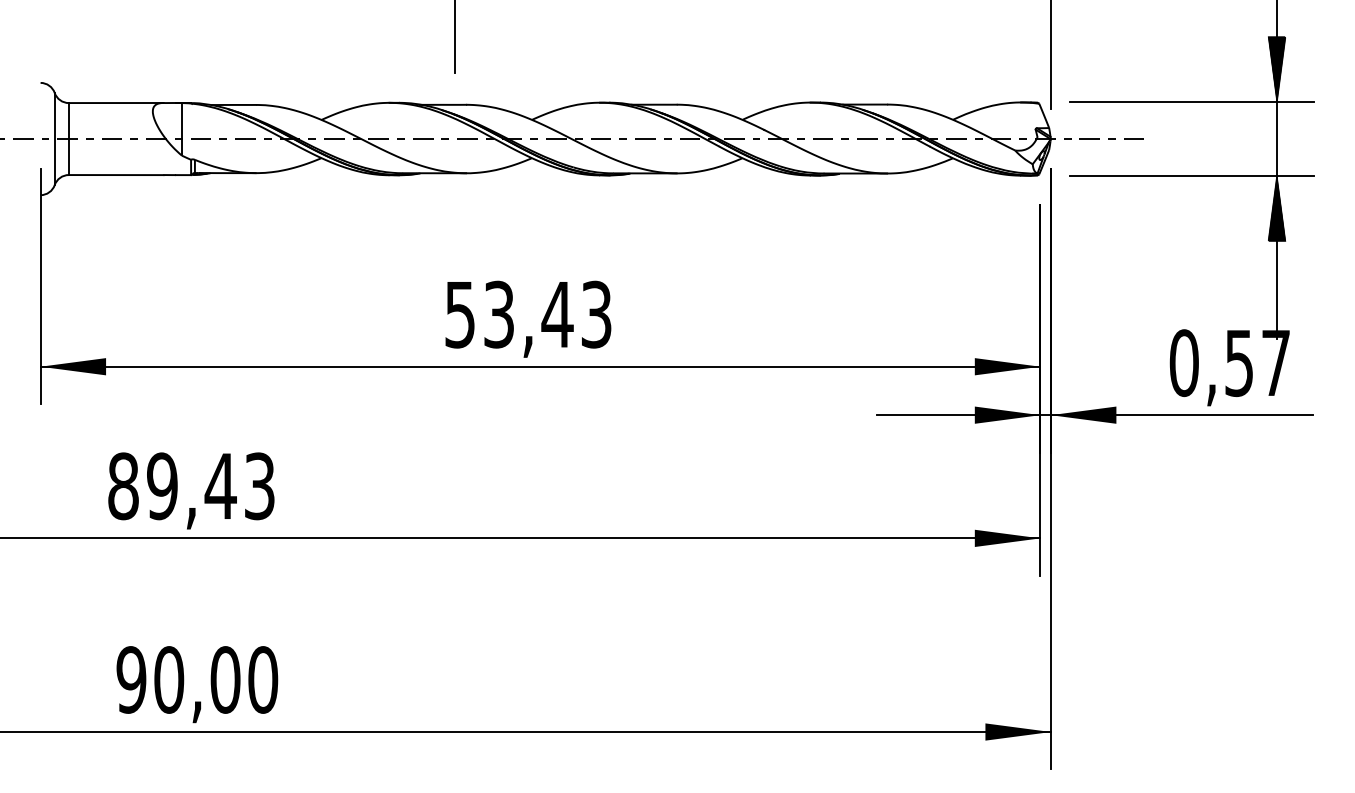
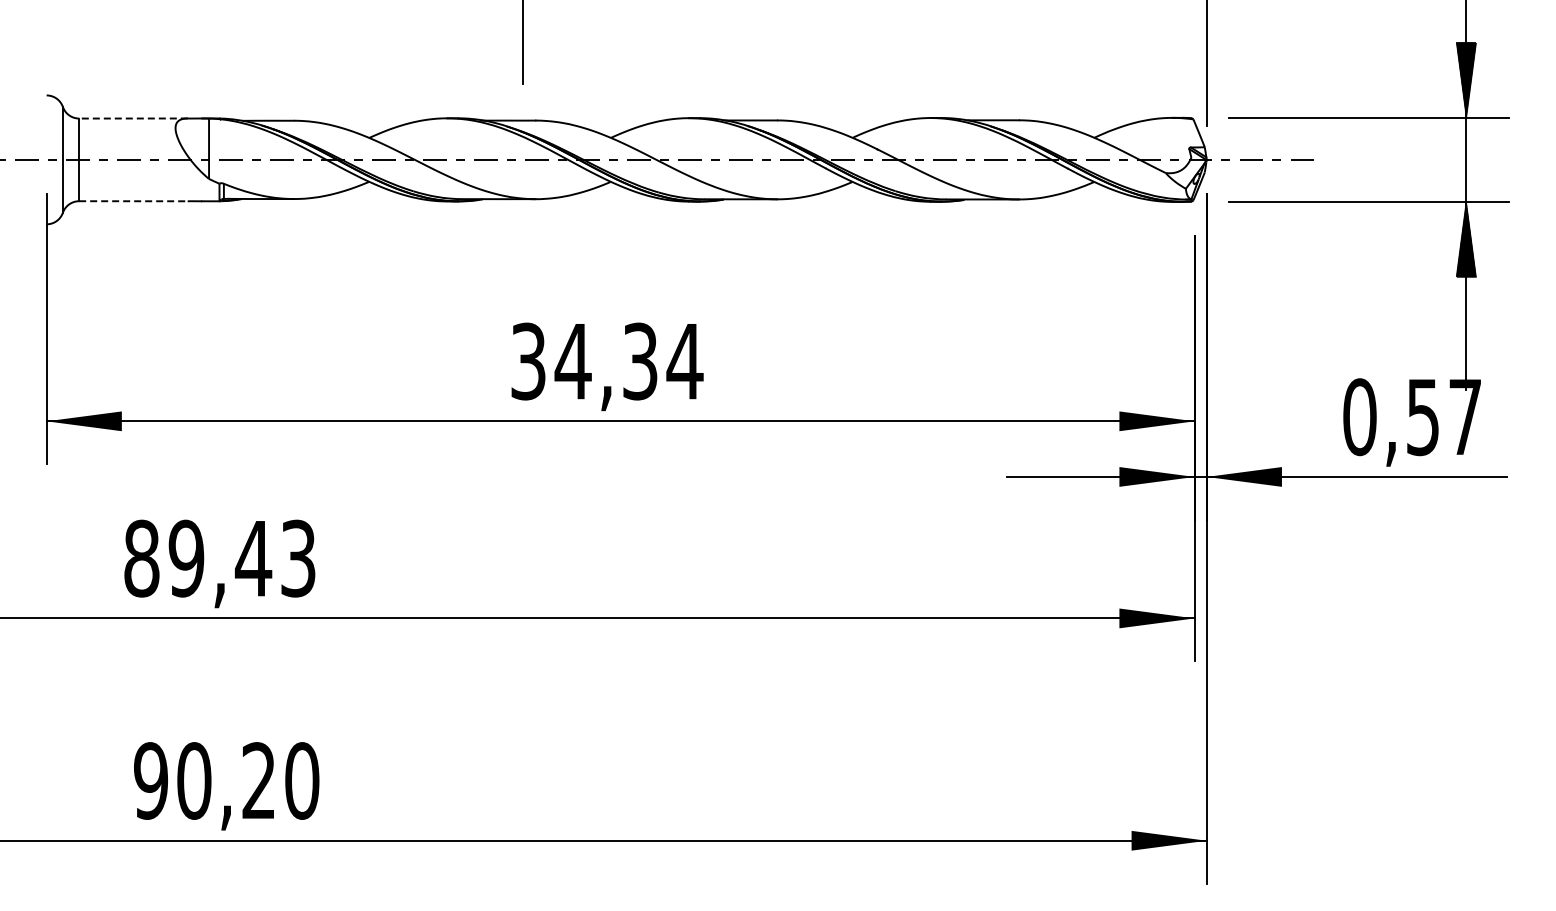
line: (115, 103) -> (132, 118), solid -> dashed
line: (116, 175) -> (133, 201), solid -> dashed
text: (529, 314) -> (607, 361), 53,43 -> 34,34
text: (225, 679) -> (259, 780), 90,00 -> 90,20

